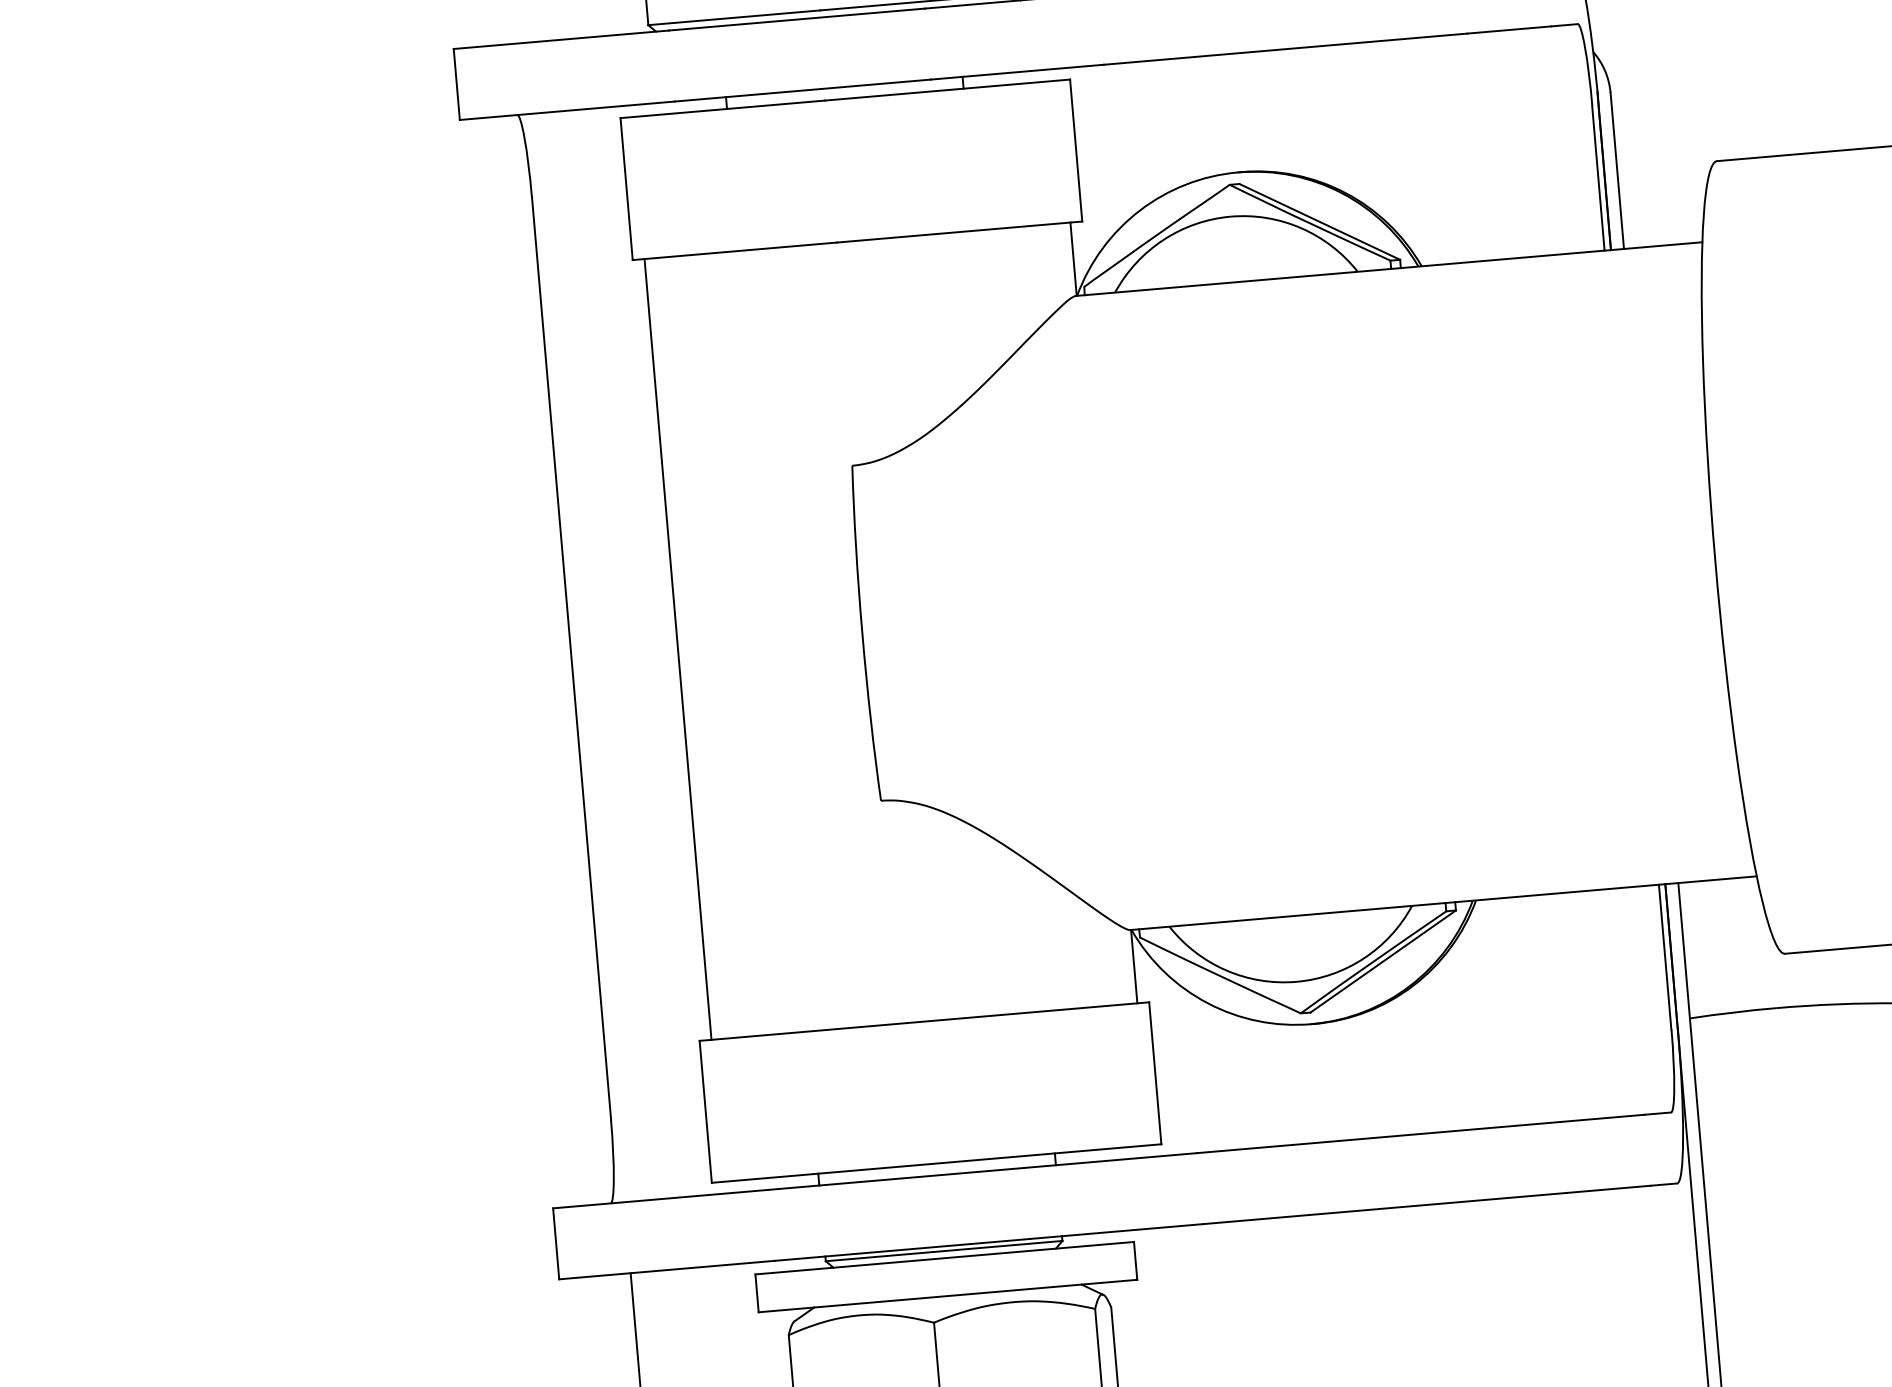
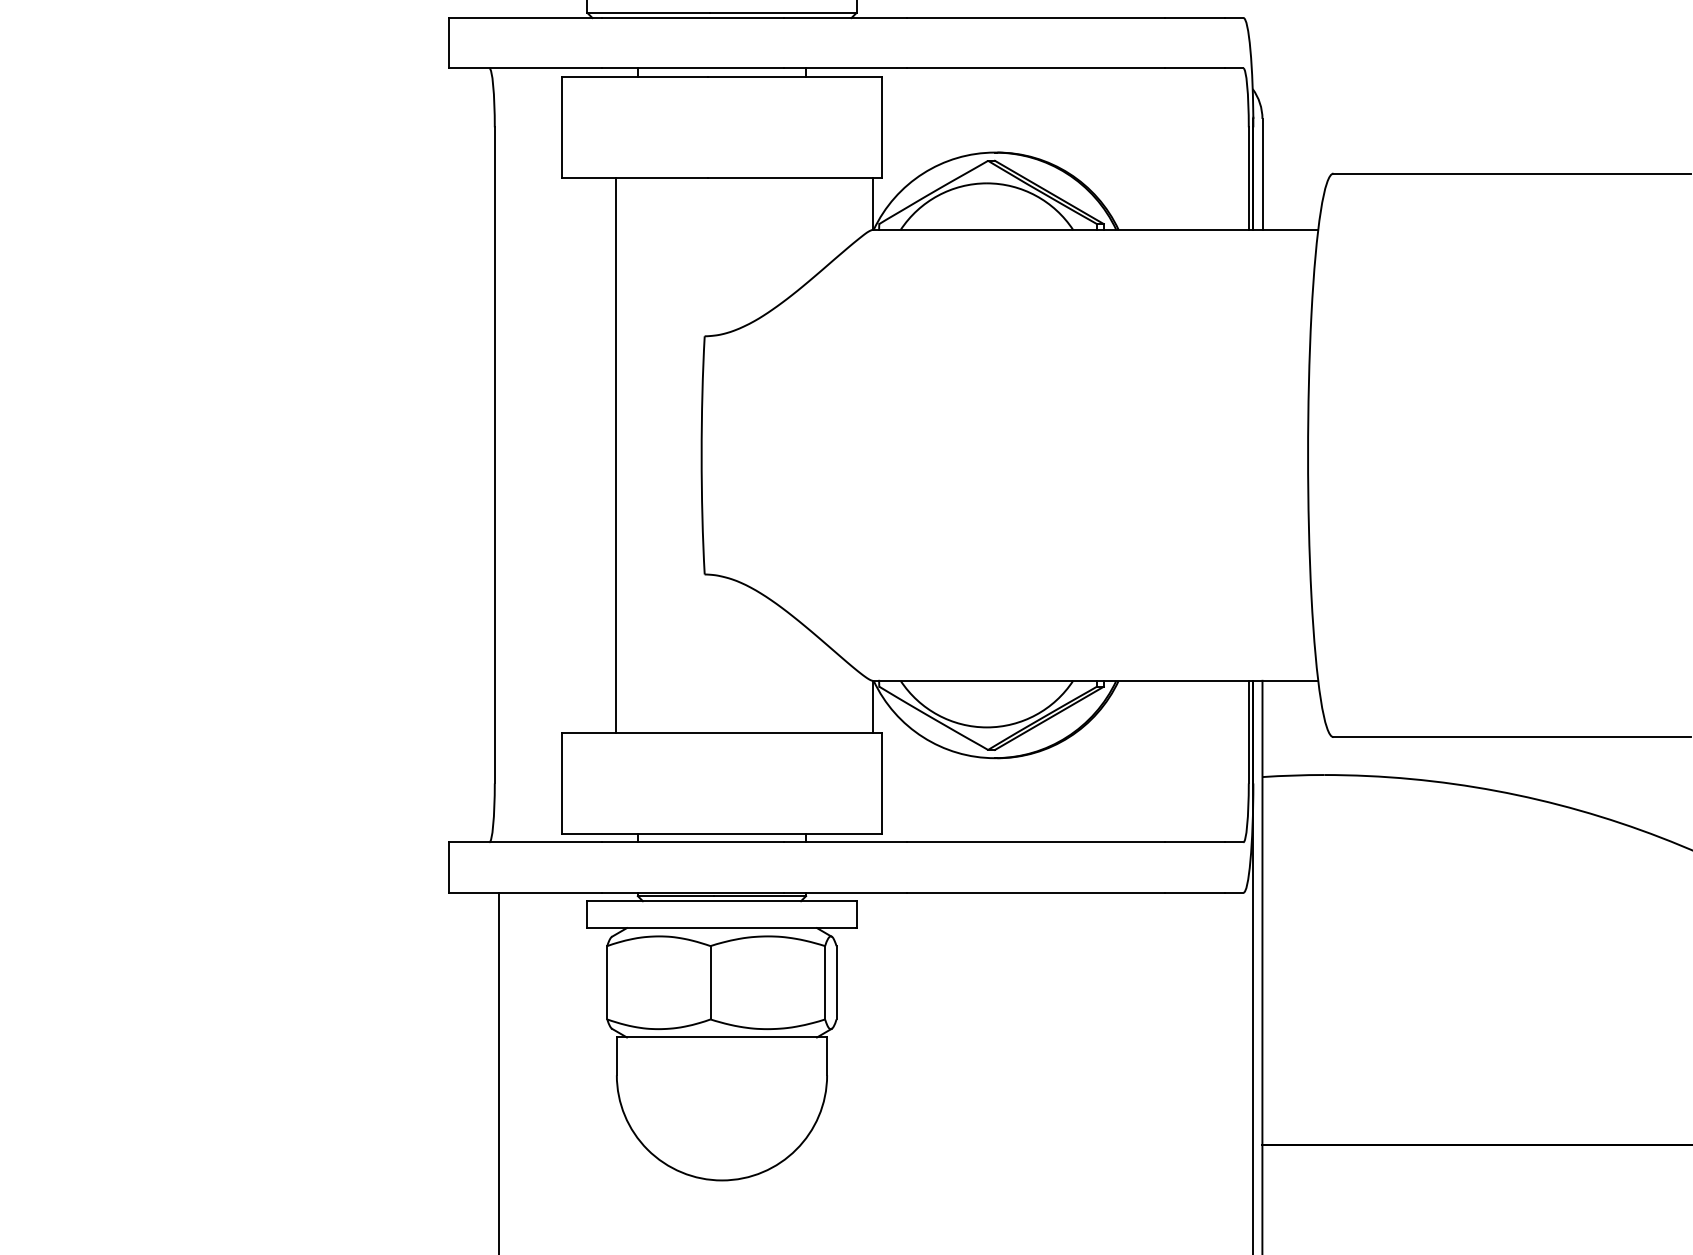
line: (677, 648) -> (615, 454), moved

